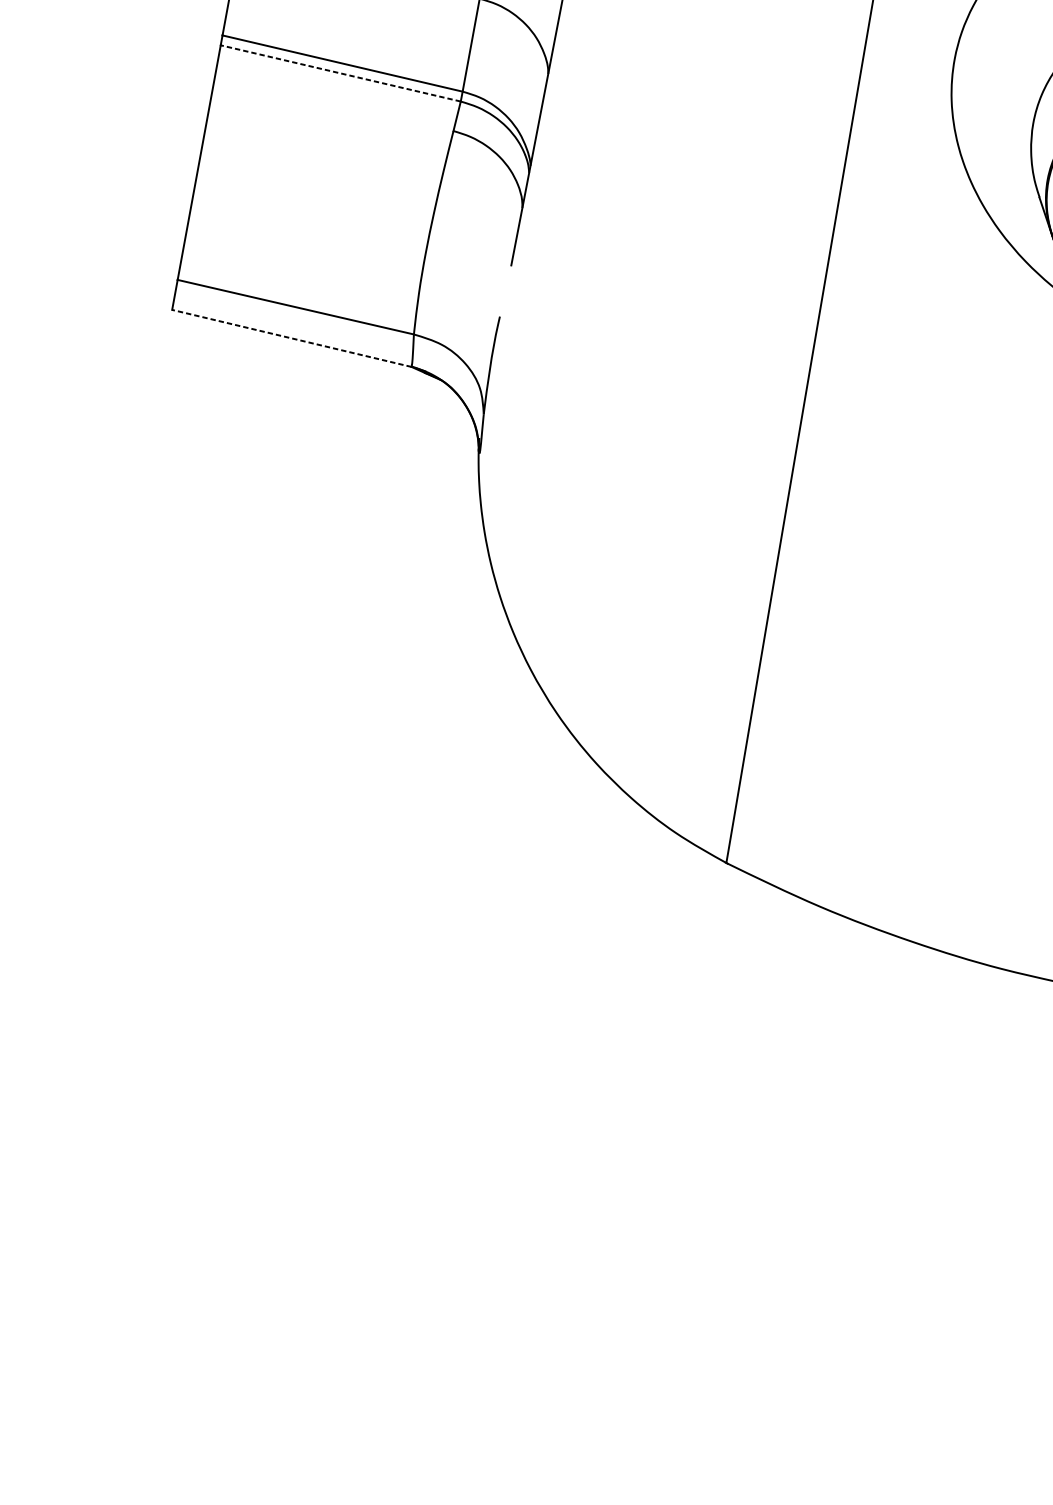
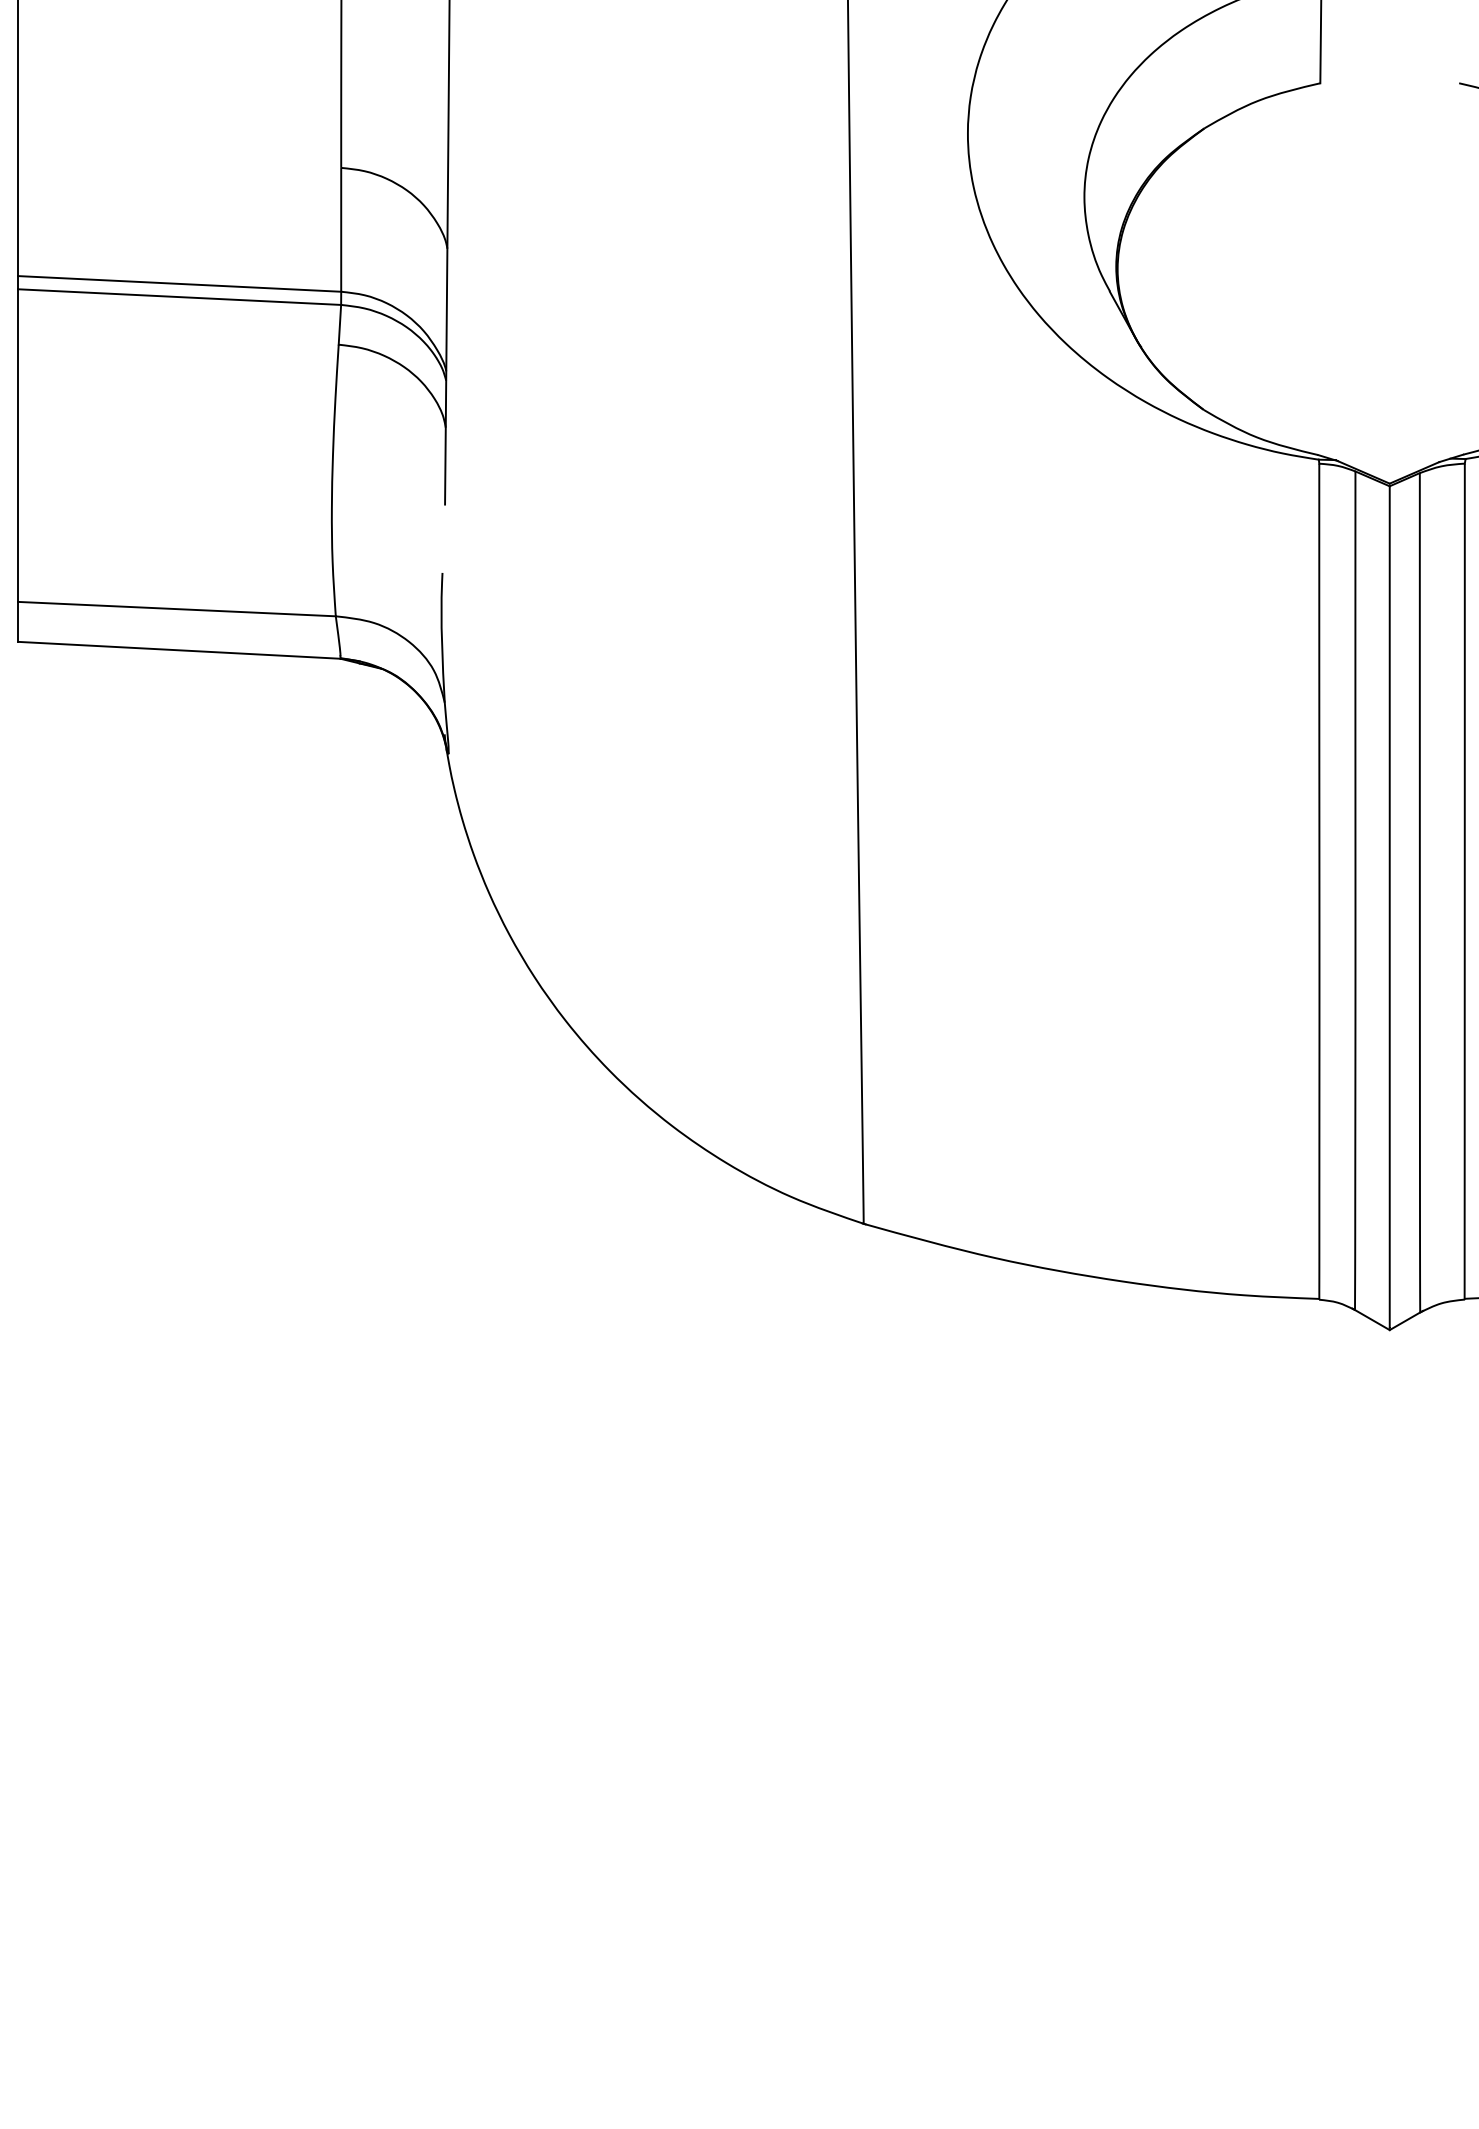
line: (340, 73) -> (179, 297), dashed -> solid
line: (291, 338) -> (178, 650), dashed -> solid

